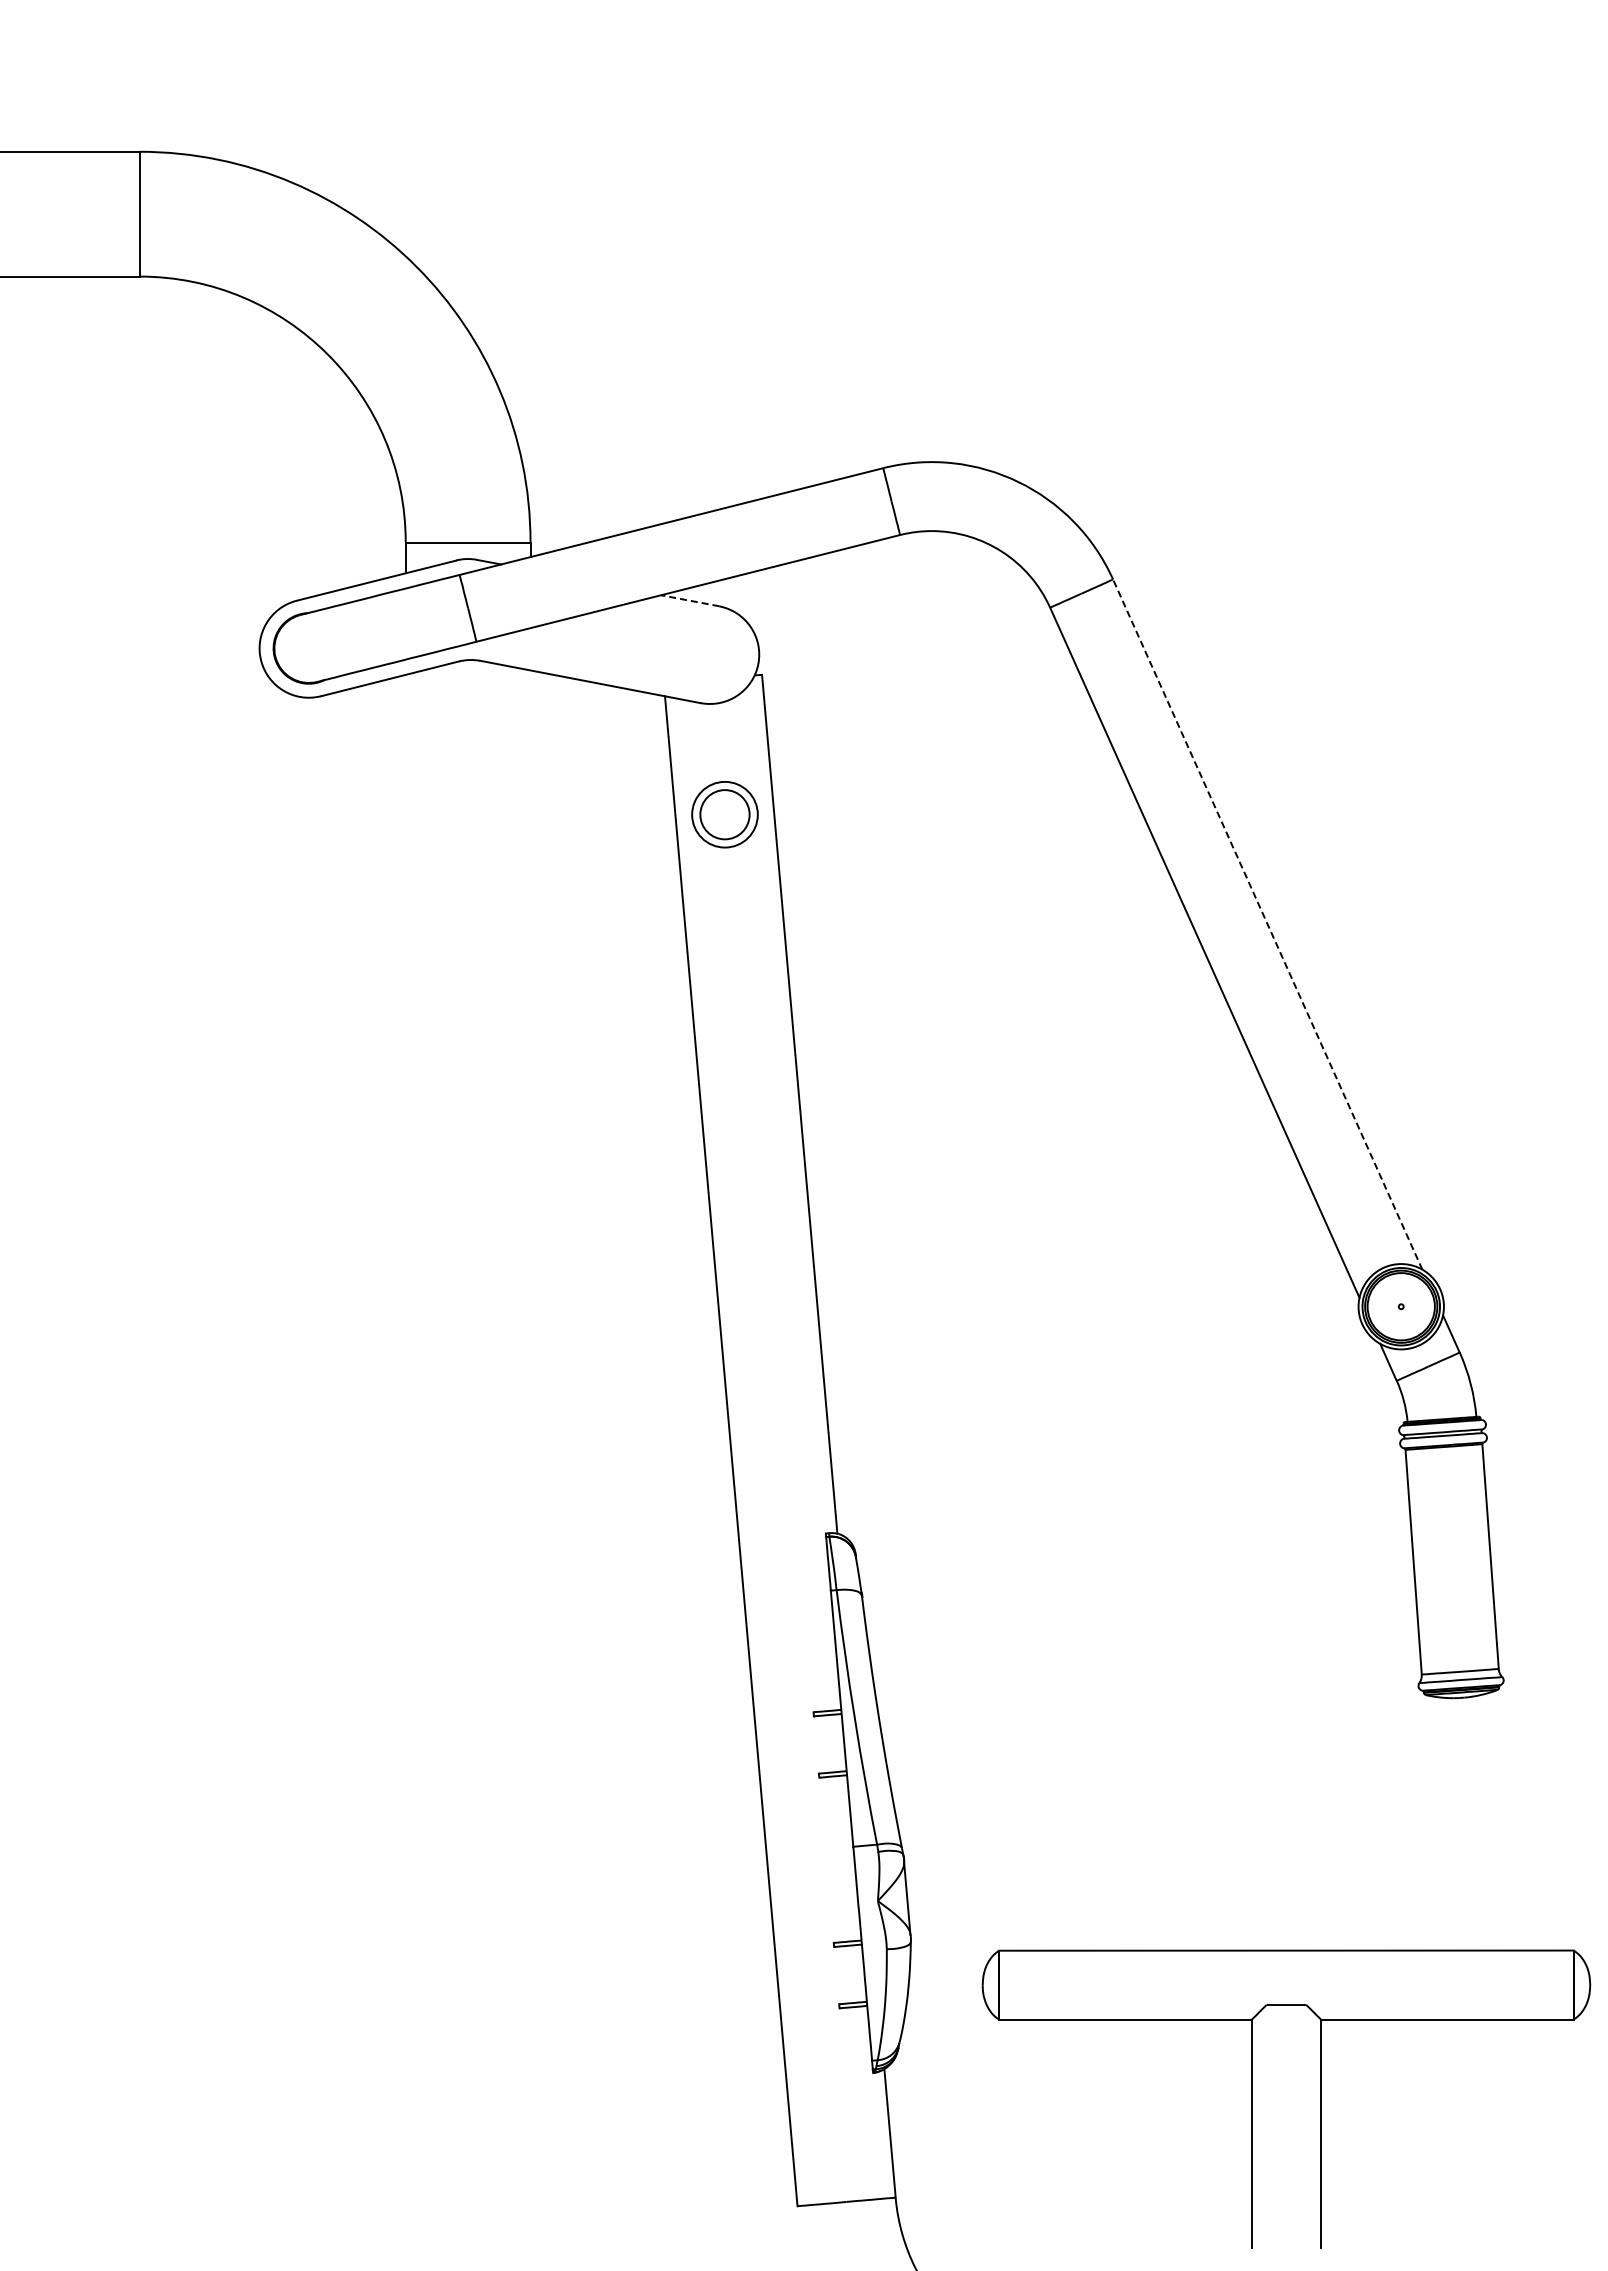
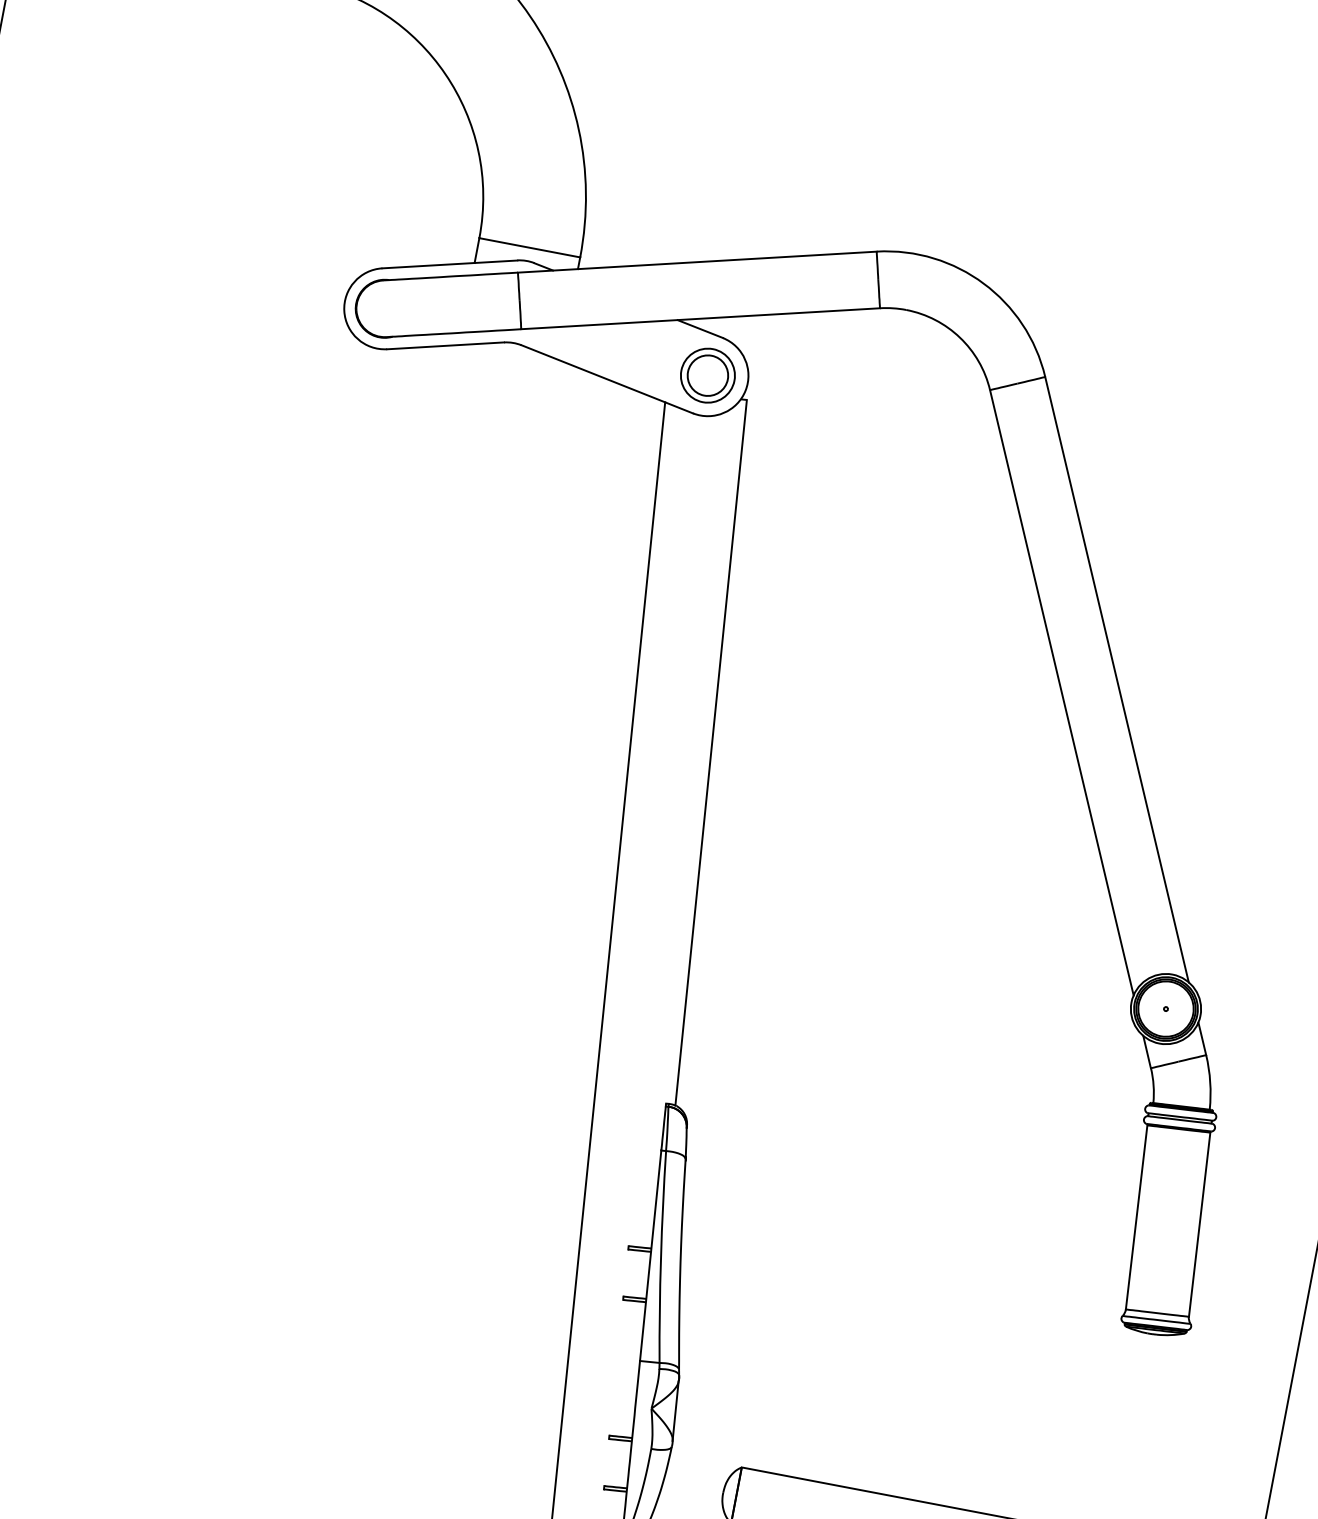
line: (690, 600) -> (700, 328), dashed -> solid
part: (724, 814) -> (707, 375), moved
line: (1267, 924) -> (1116, 679), dashed -> solid

